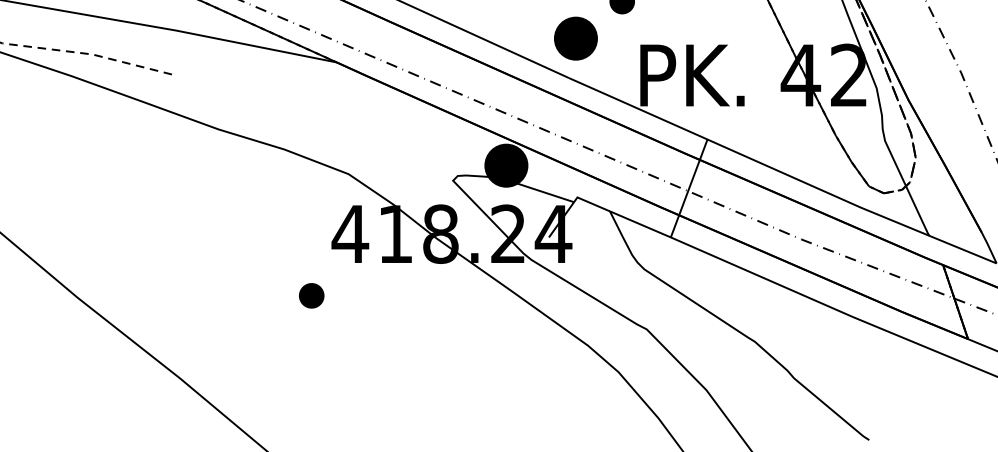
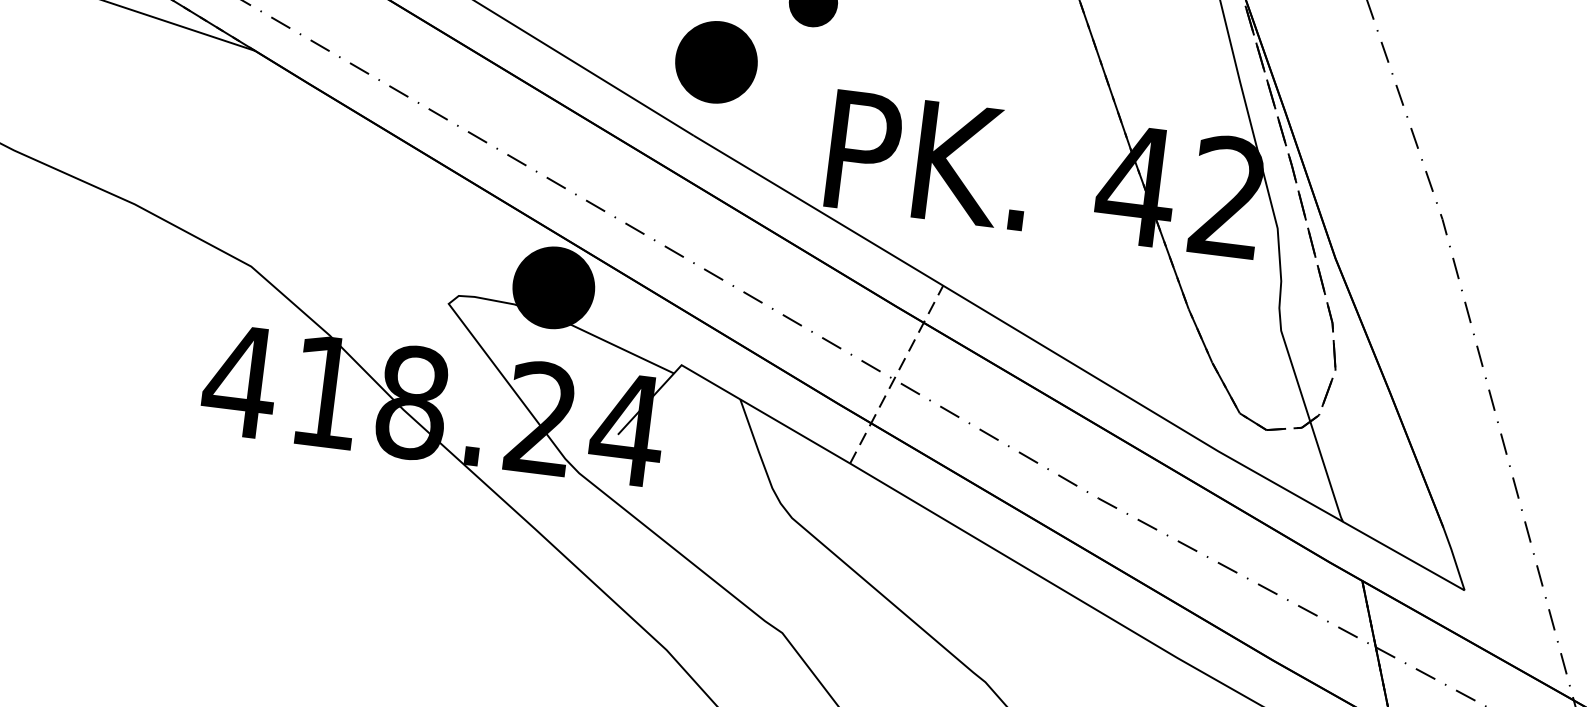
line: (689, 188) -> (897, 374), solid -> dashed
part: (311, 295) -> (151, 488), removed

